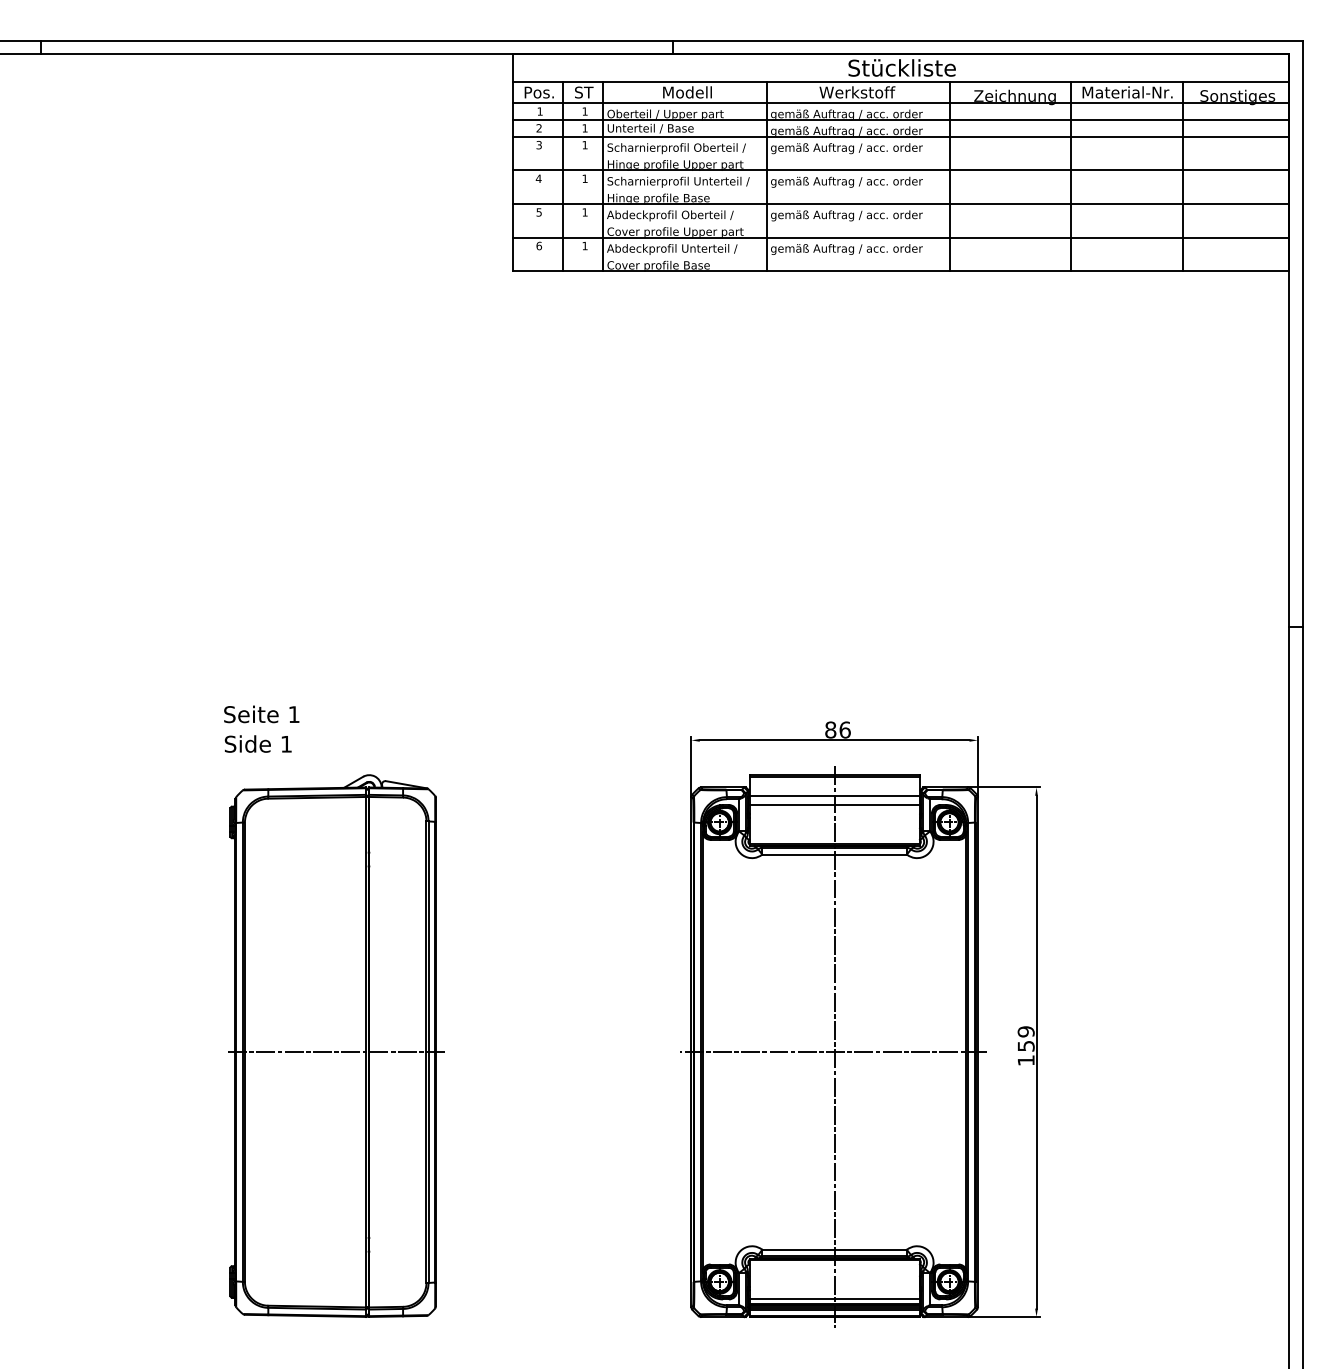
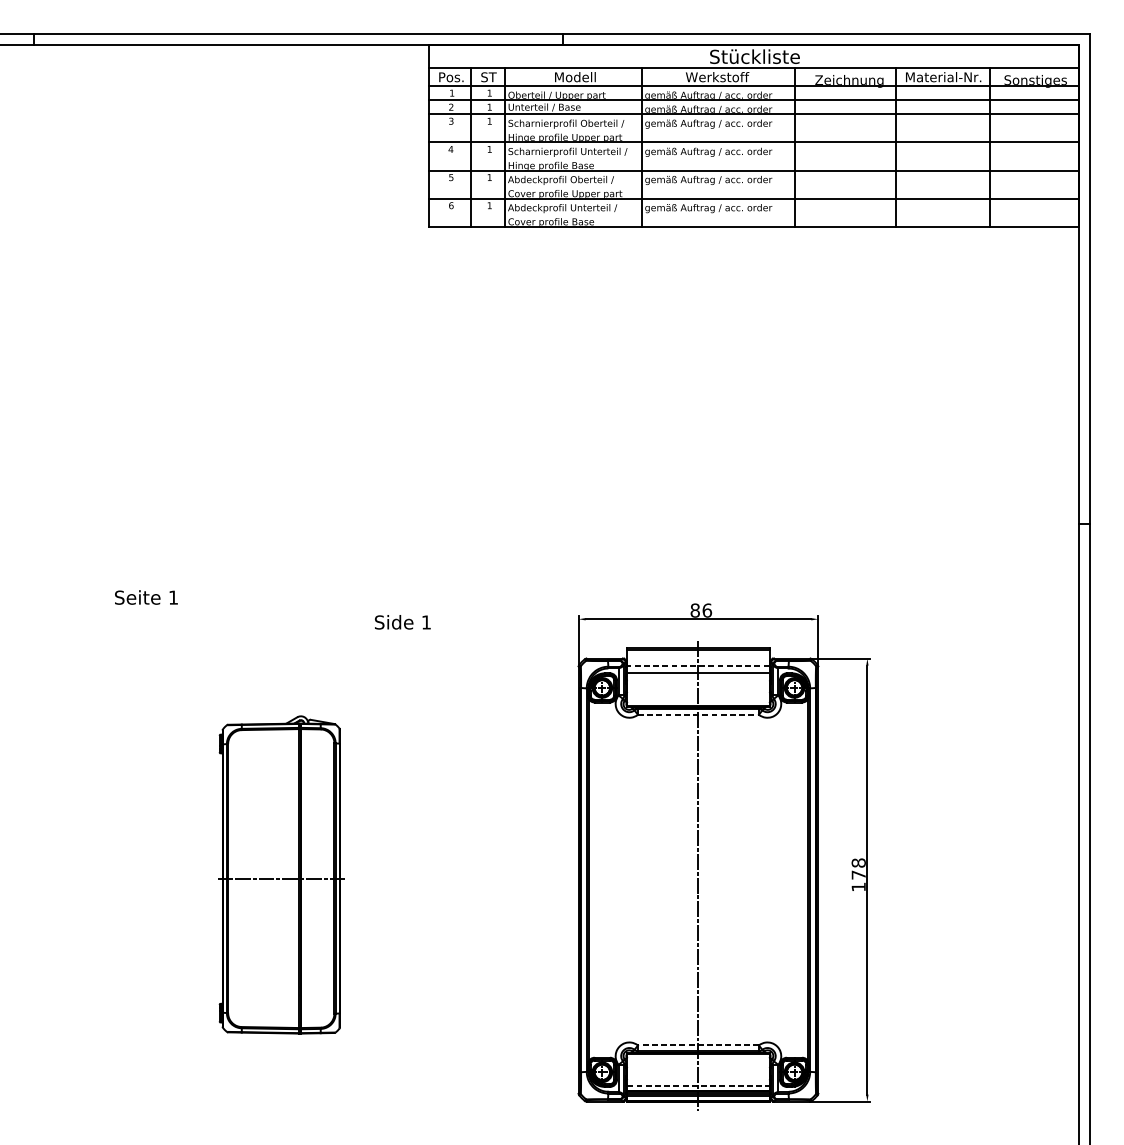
text: (261, 714) -> (146, 597), moved
text: (257, 743) -> (402, 621), moved
line: (834, 796) -> (698, 666), solid -> dashed
line: (835, 854) -> (699, 714), solid -> dashed
text: (1025, 1038) -> (858, 868), 159 -> 178
part: (336, 1045) -> (281, 874), size x0.7
line: (832, 1052) -> (696, 880), removed
line: (834, 1249) -> (698, 1045), solid -> dashed
line: (834, 1298) -> (698, 1086), solid -> dashed

